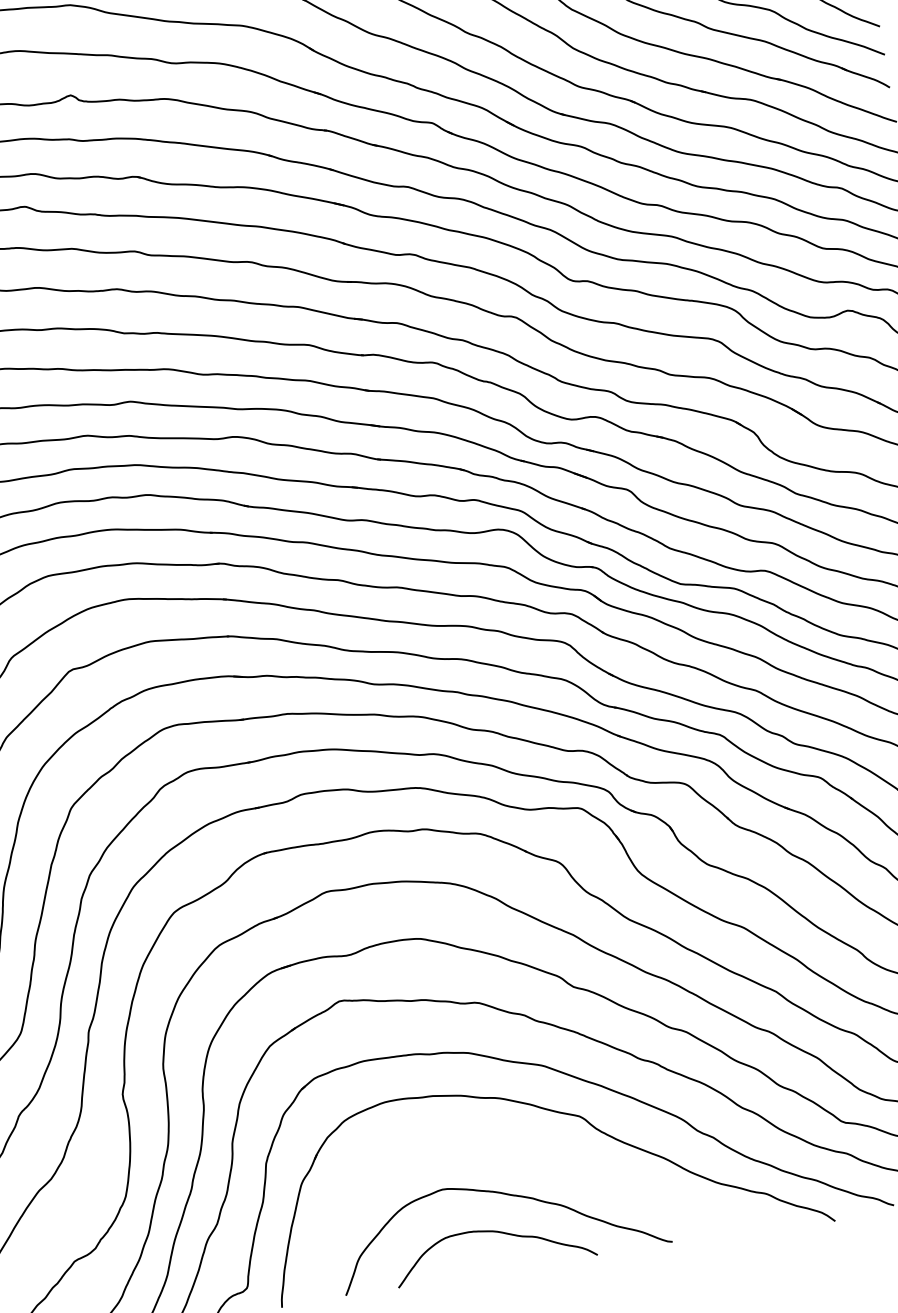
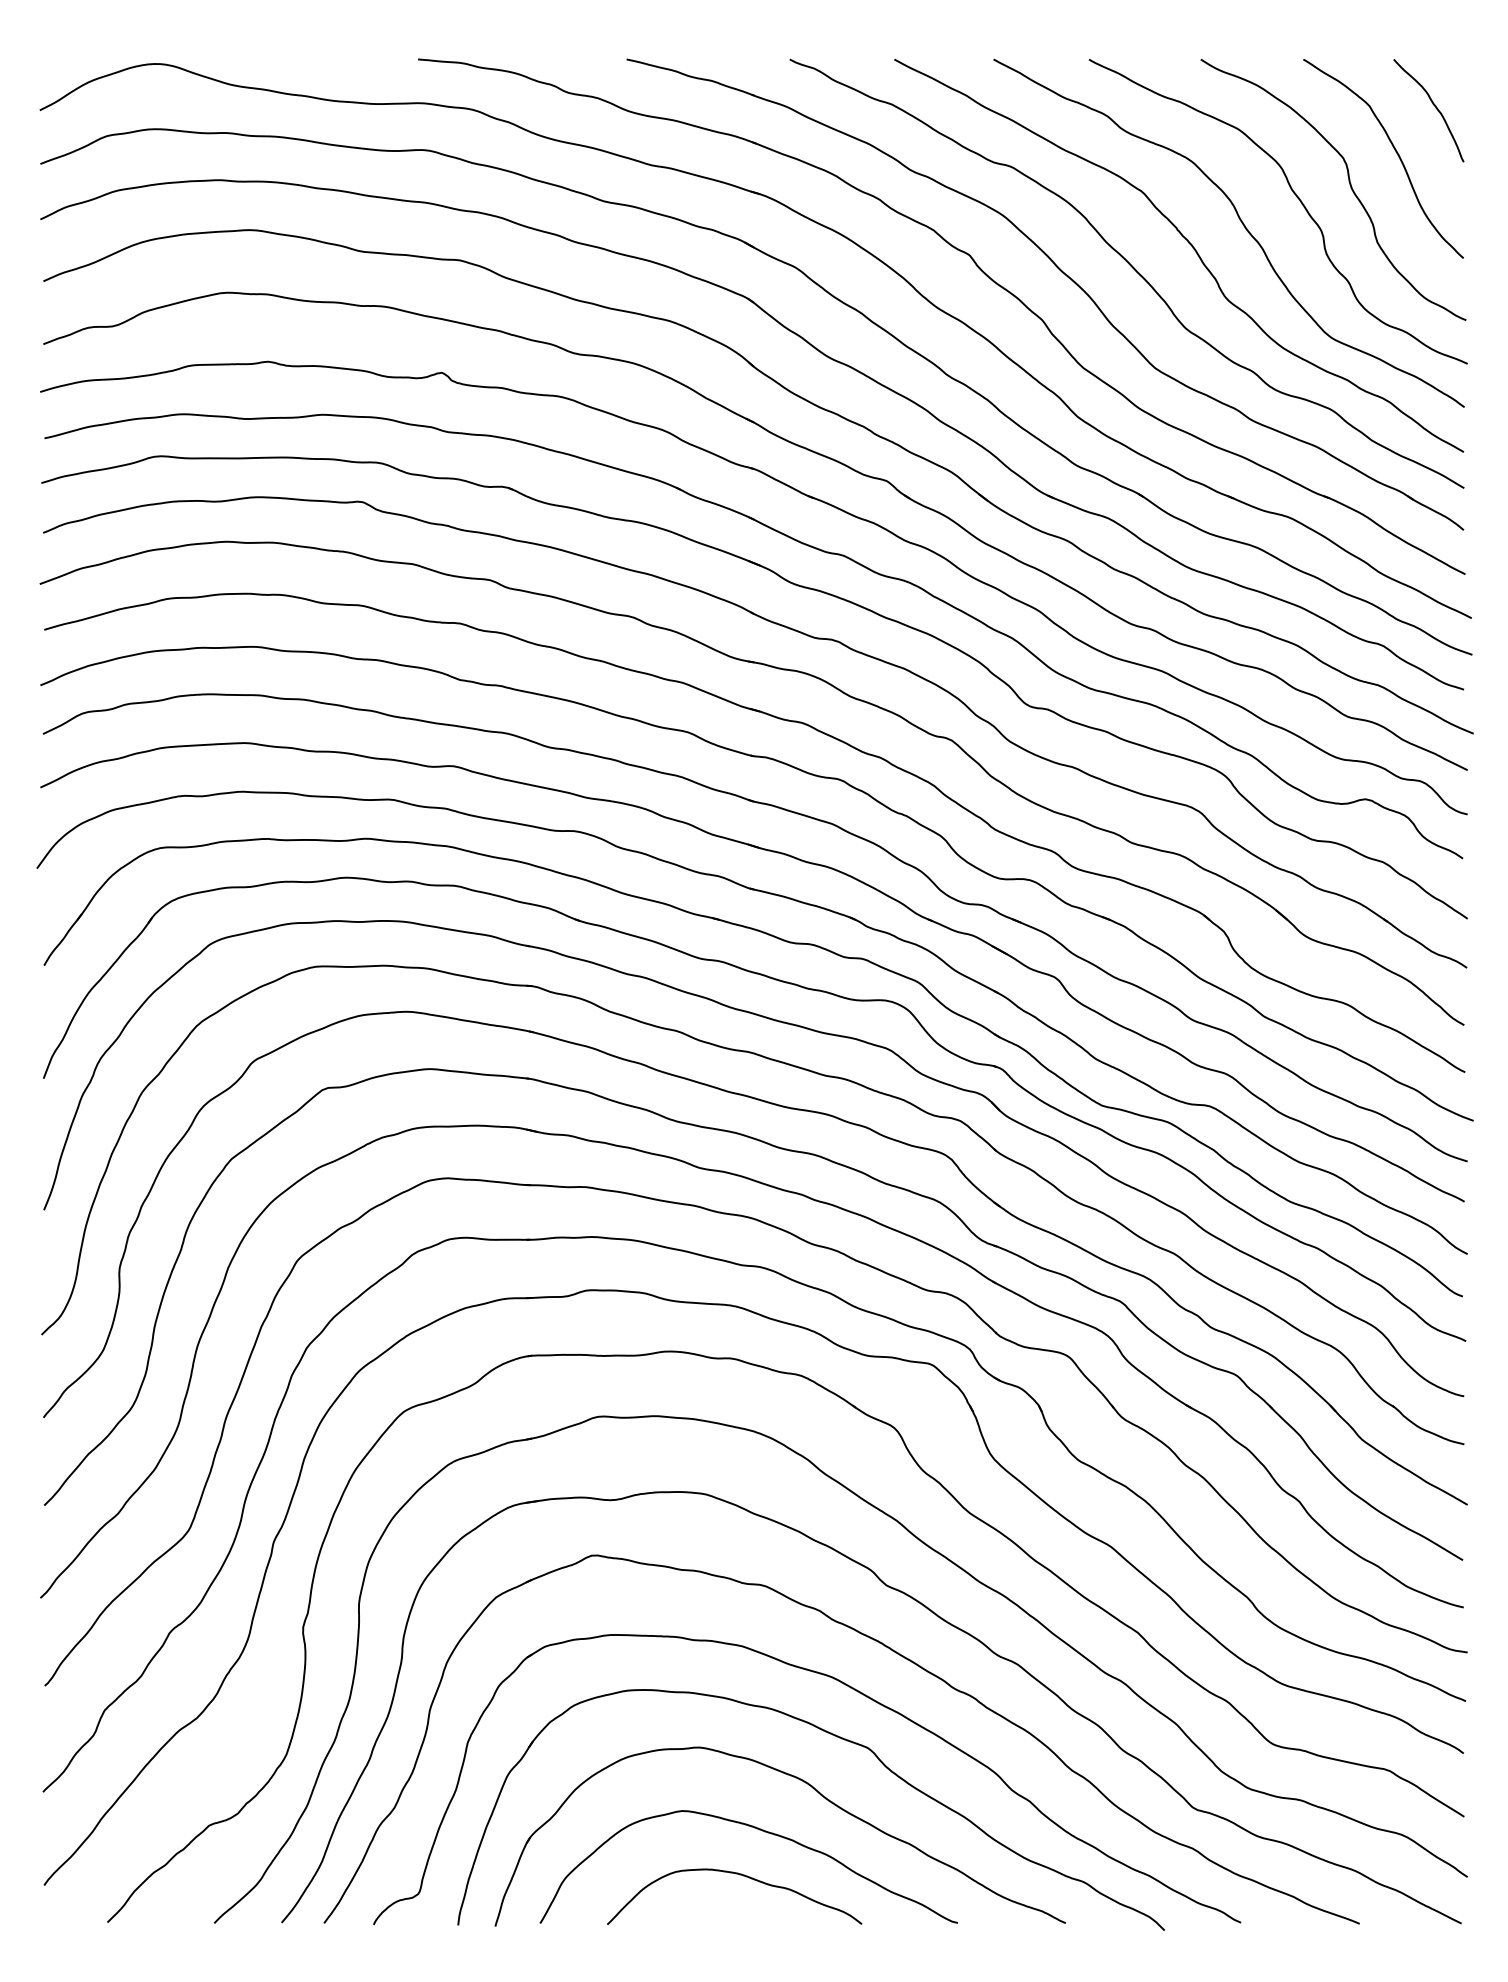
part: (548, 1159) -> (820, 1795), added

